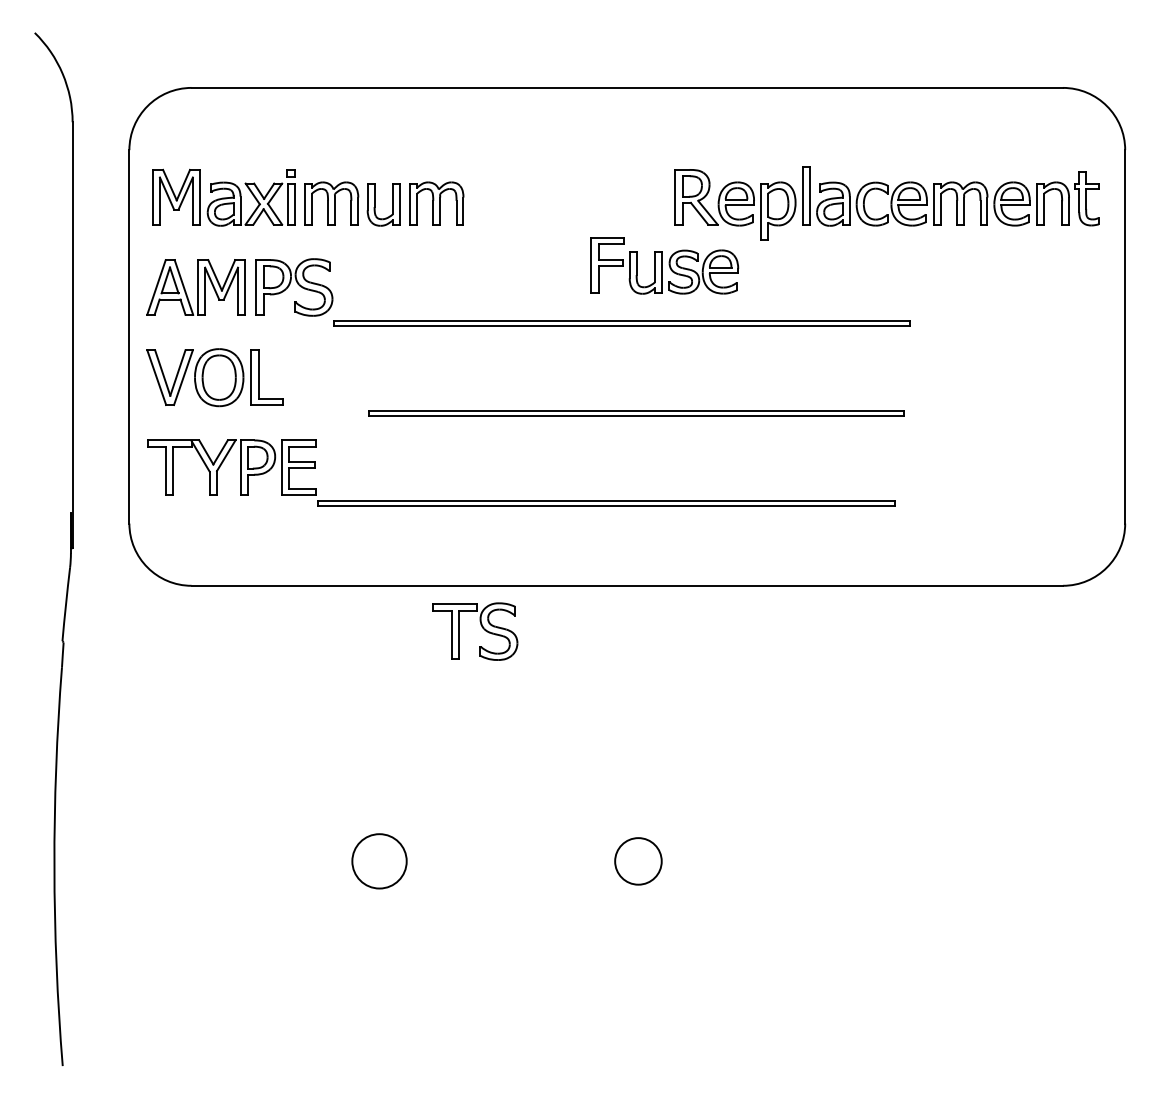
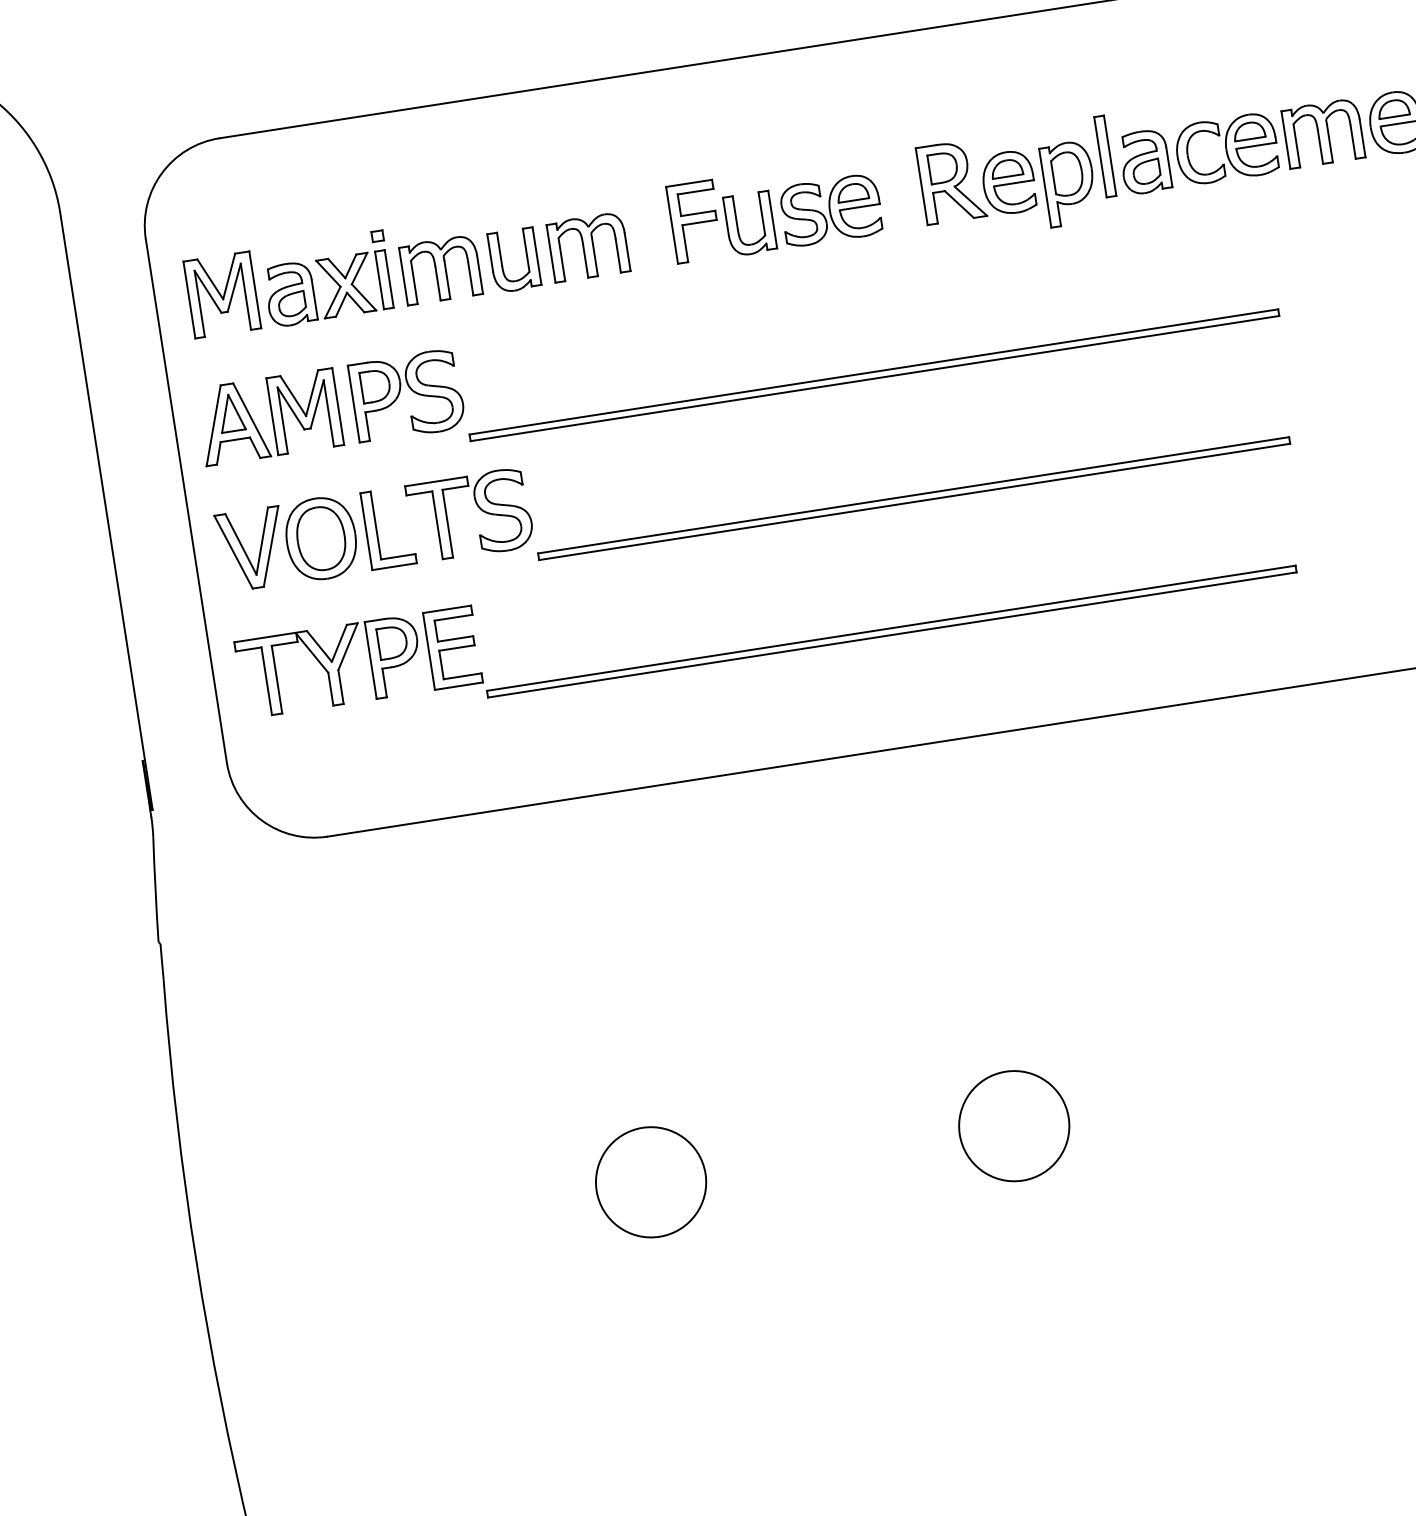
part: (664, 265) -> (774, 209), moved
part: (482, 628) -> (479, 509), moved
circle: (379, 861) -> (651, 1182), size x1.43
circle: (638, 861) -> (1014, 1126), size x1.67

